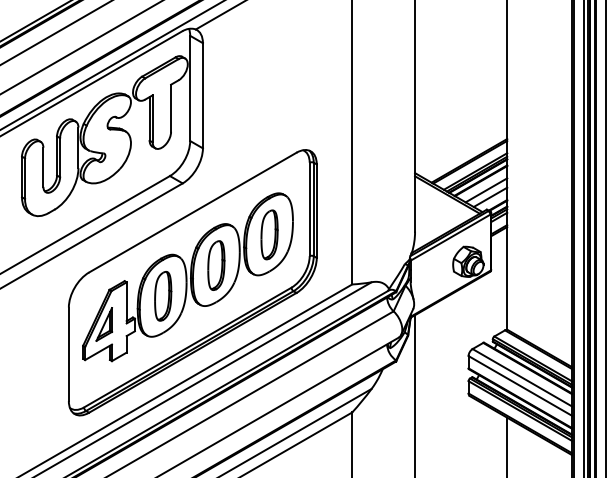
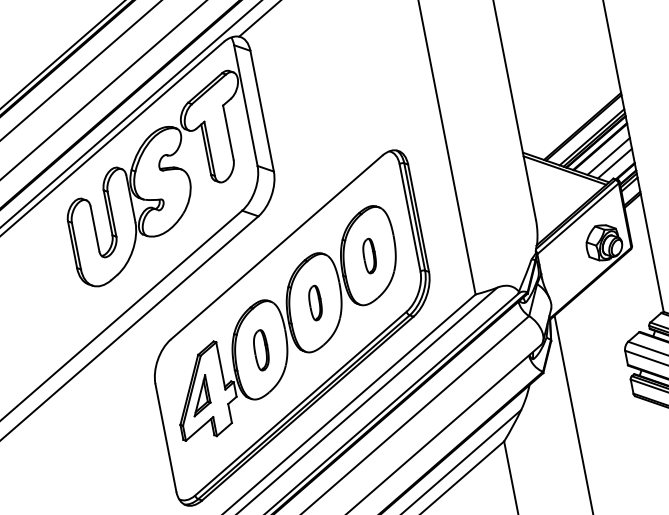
part: (269, 234) -> (369, 255), size x0.6
part: (216, 265) -> (315, 303), size x0.6
part: (163, 296) -> (261, 350), size x0.7

